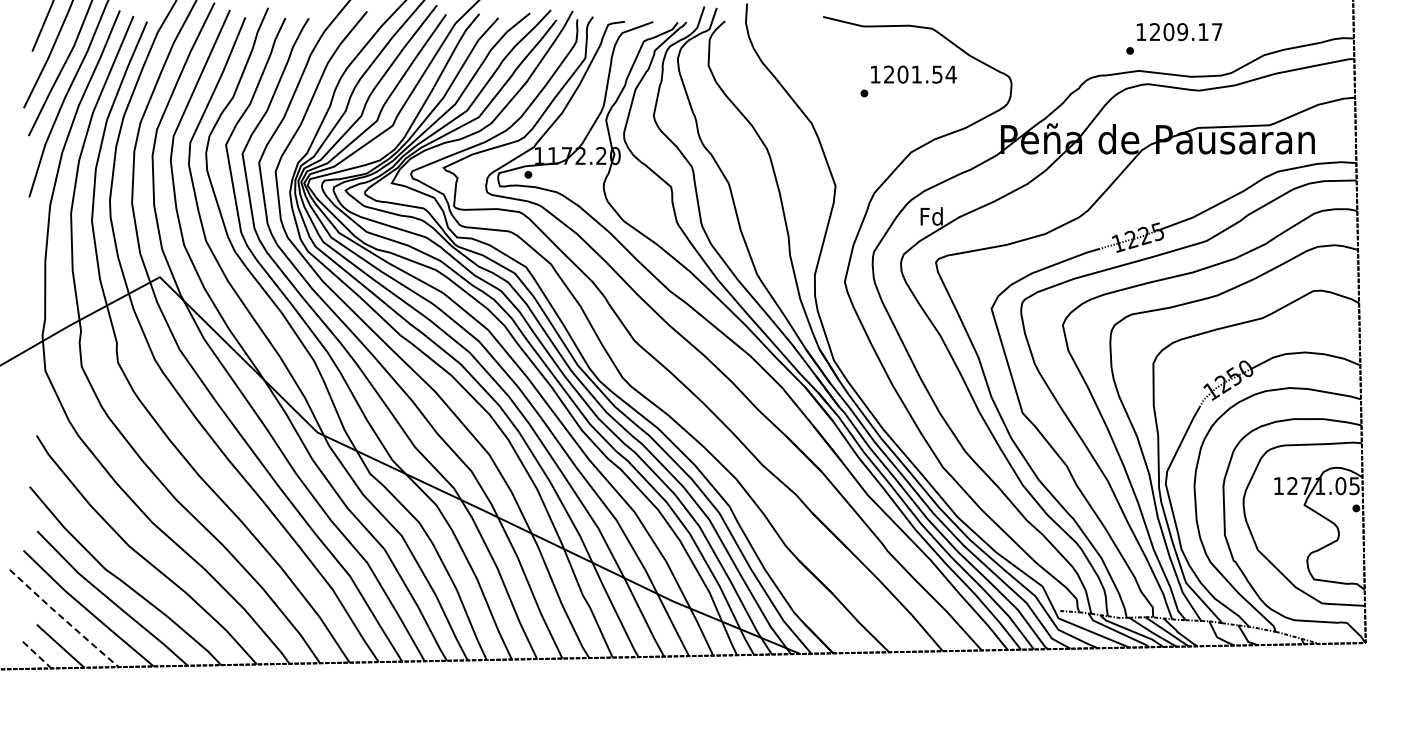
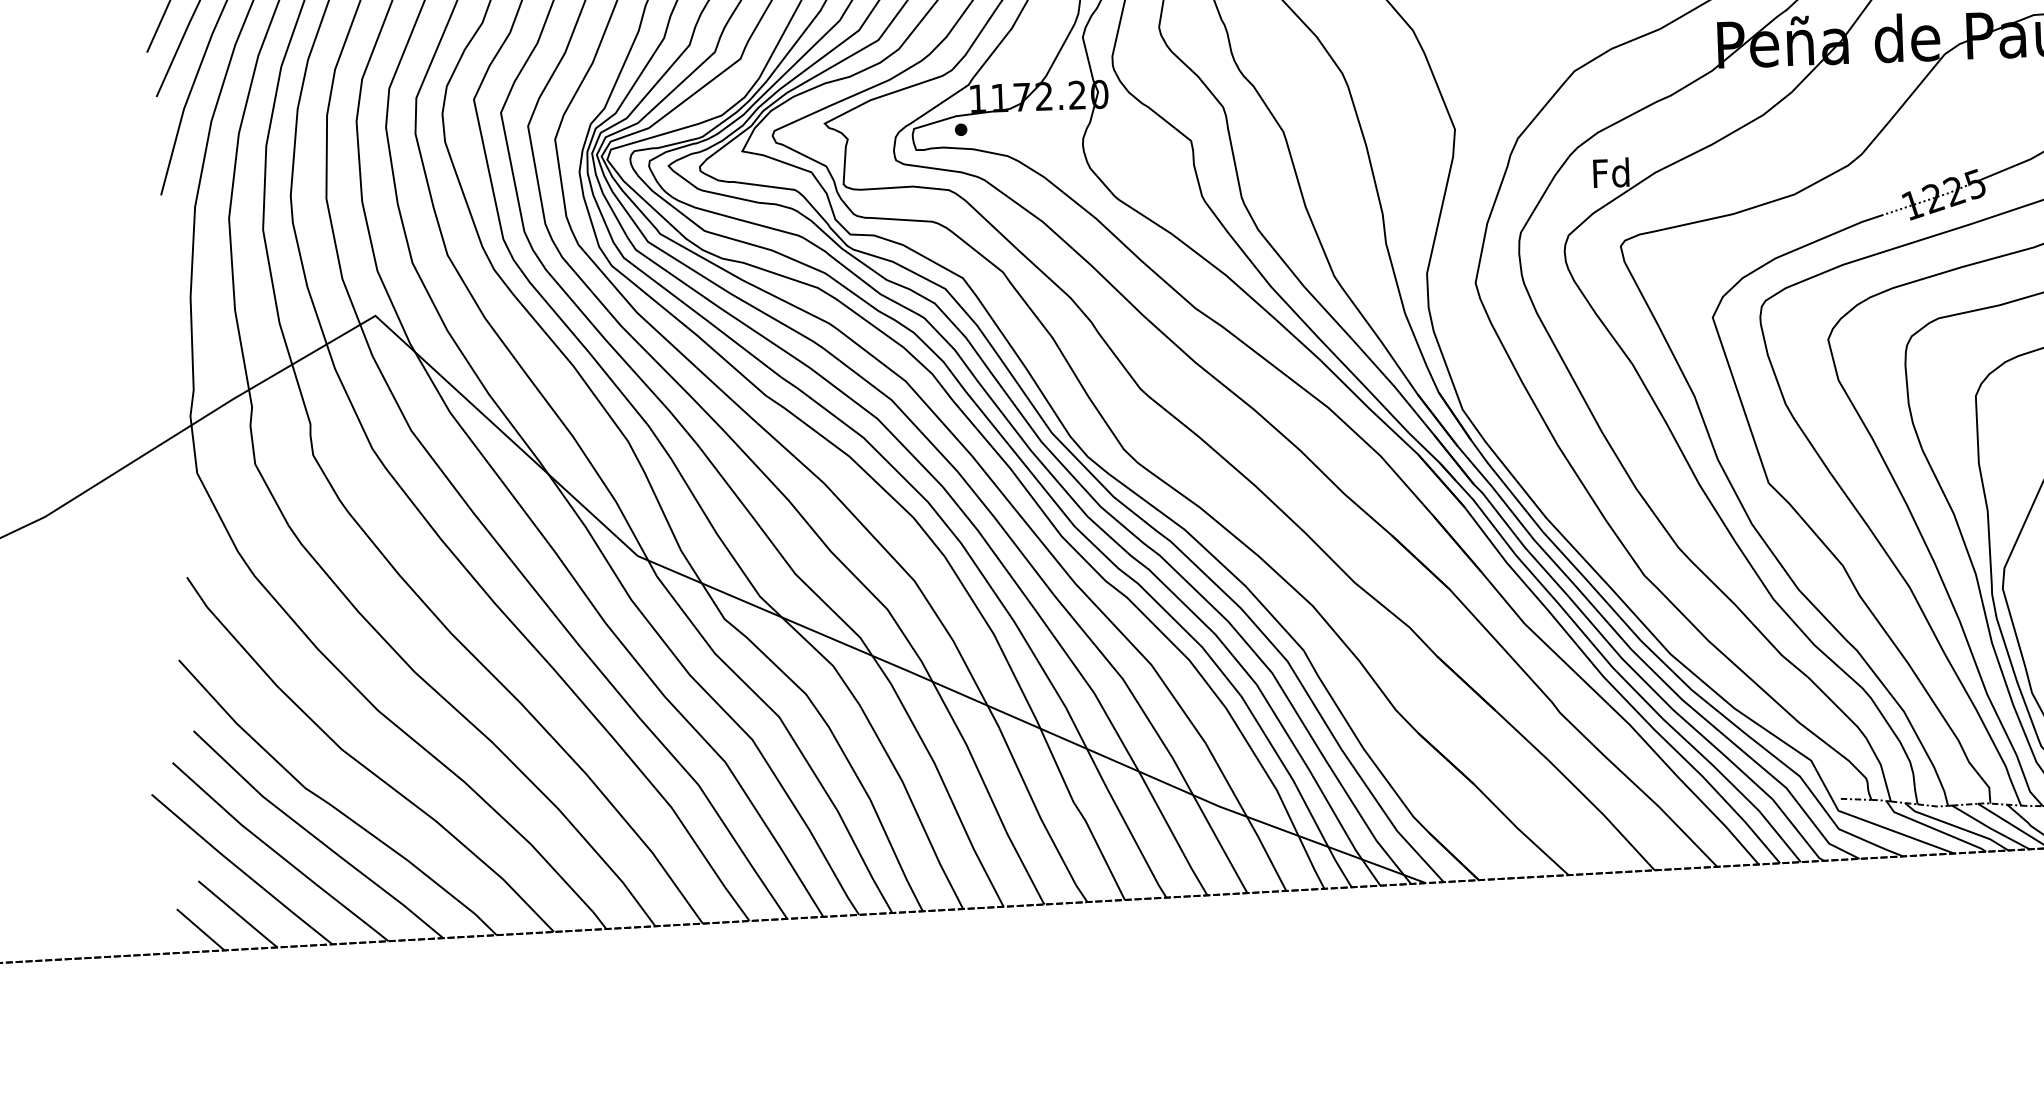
line: (64, 619) -> (242, 871), dashed -> solid
line: (37, 655) -> (201, 930), dashed -> solid

